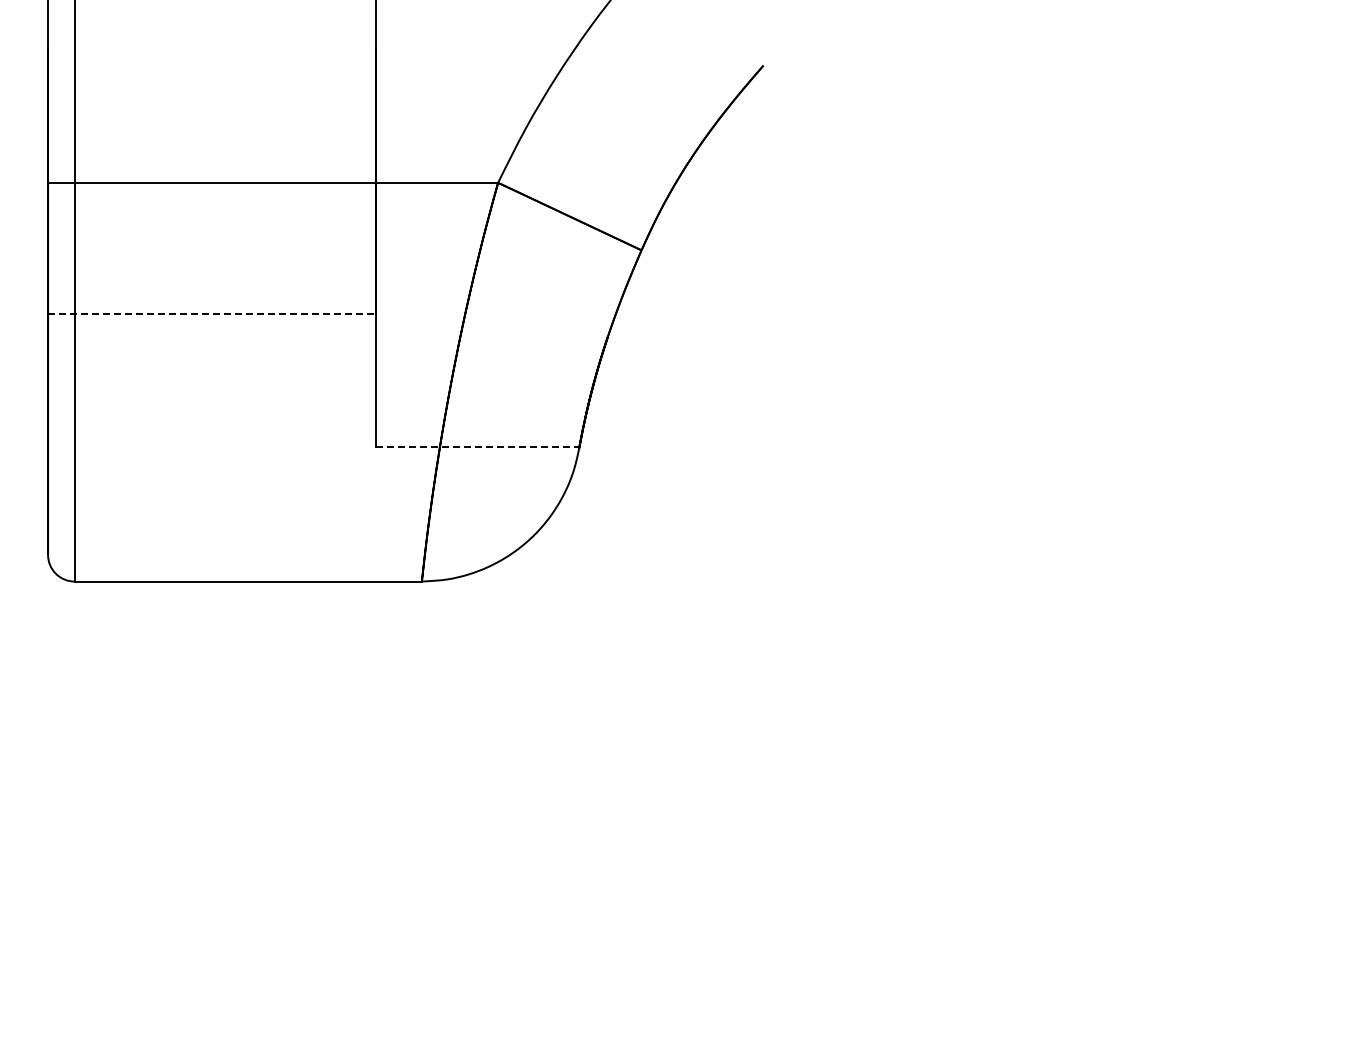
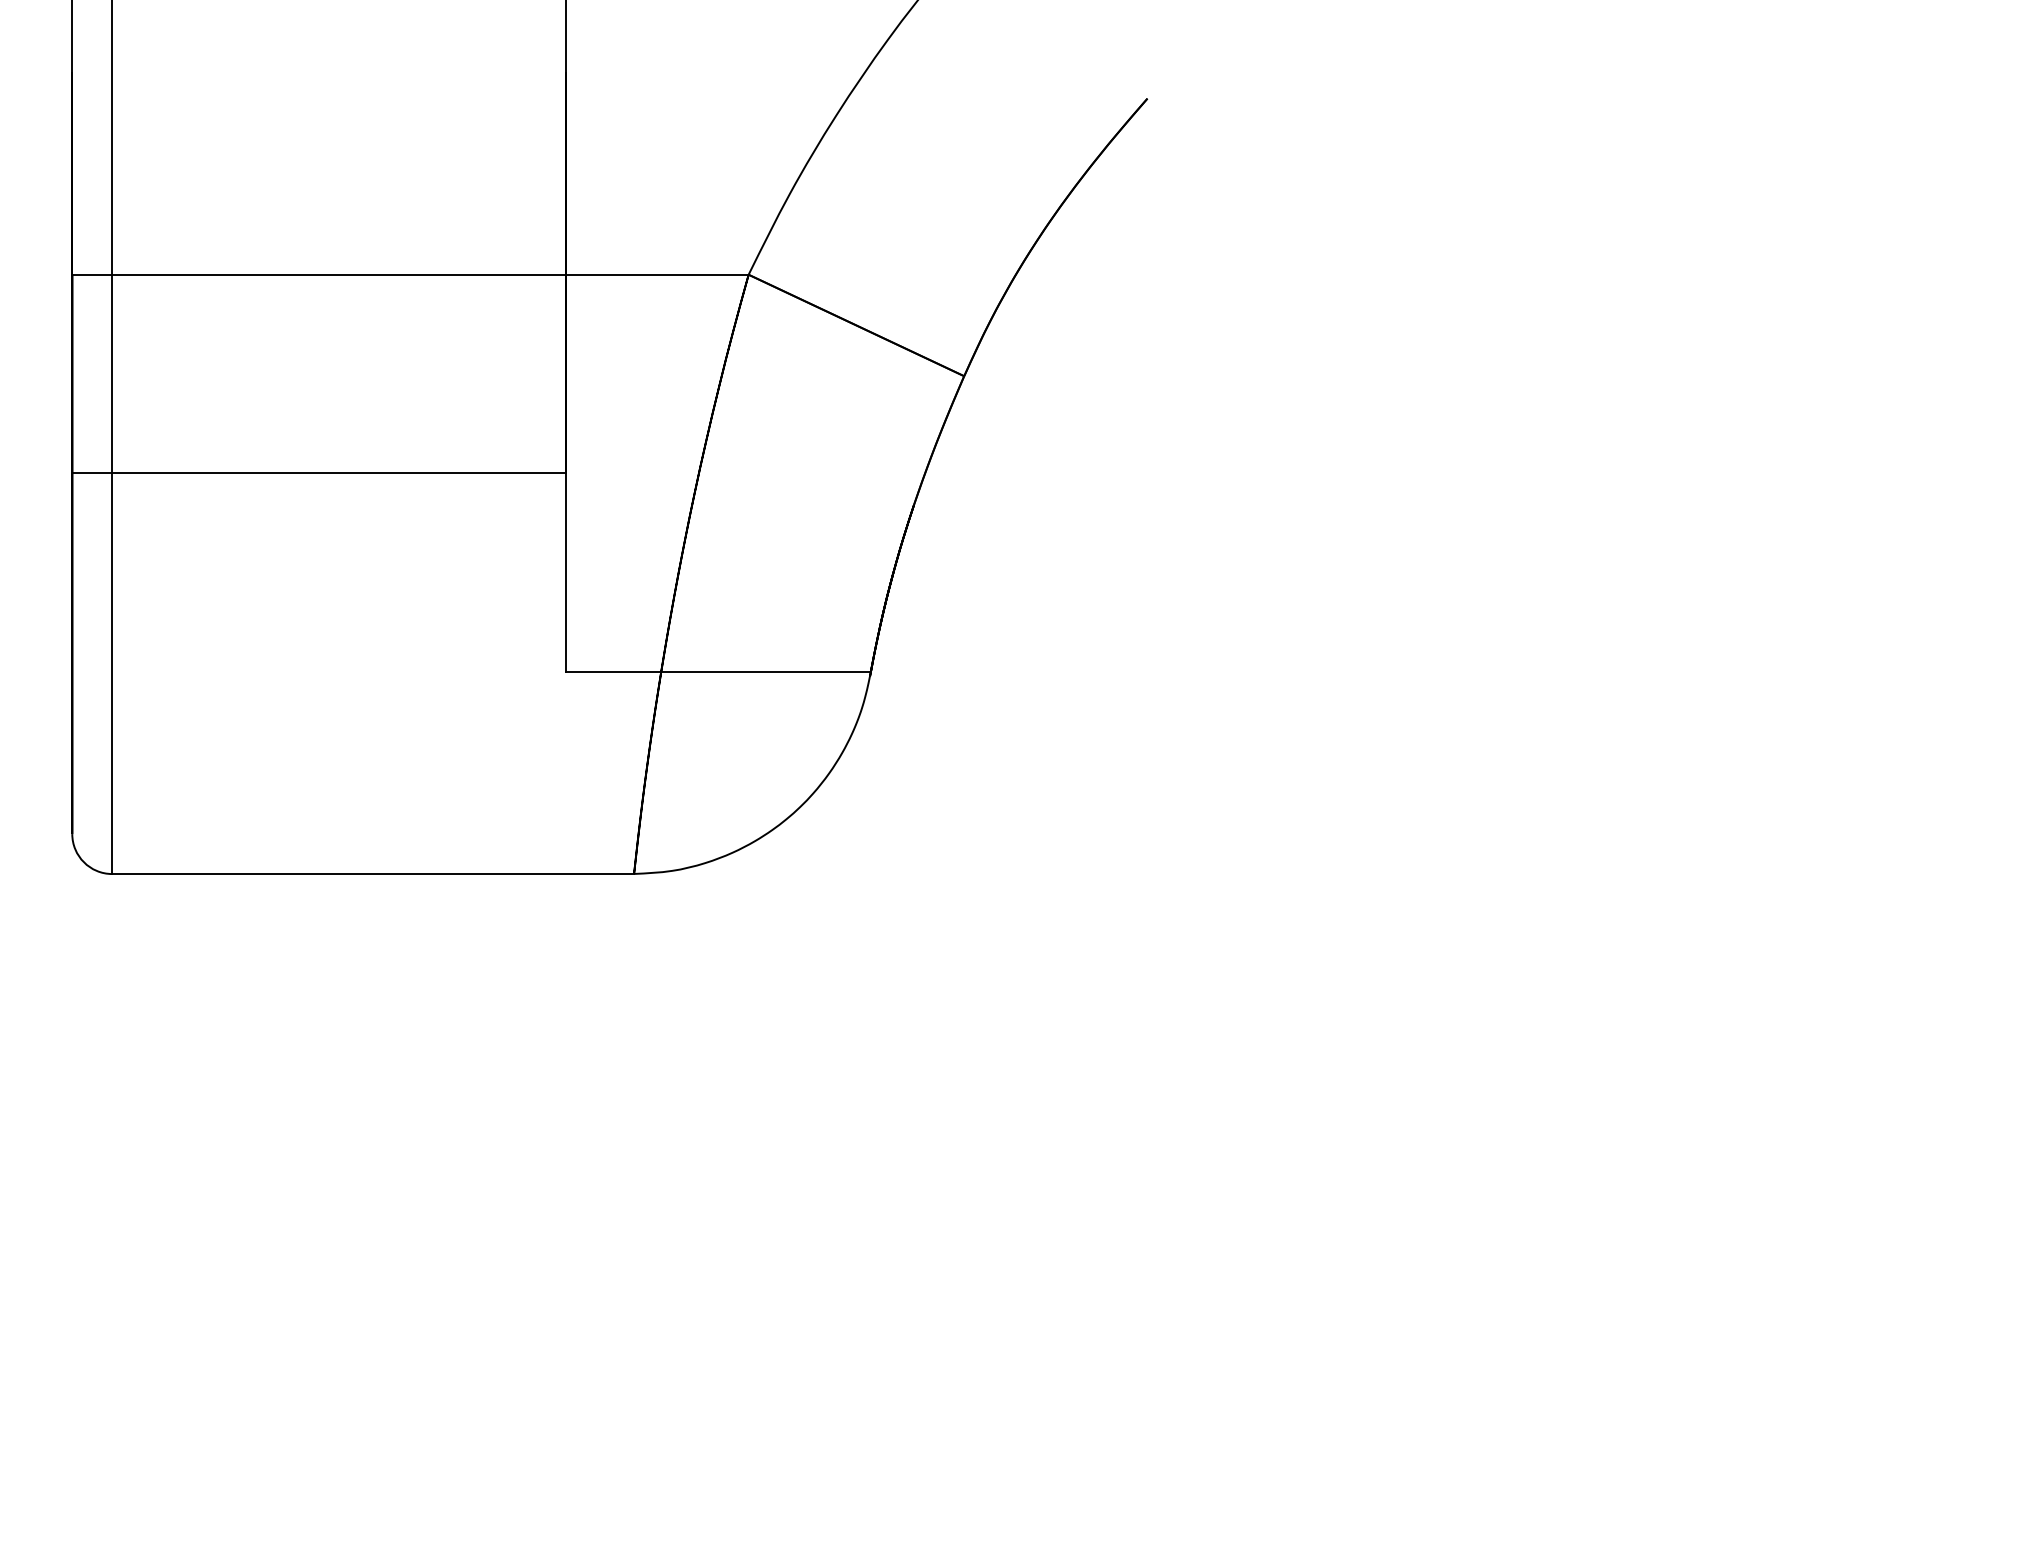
line: (212, 314) -> (319, 472), dashed -> solid
line: (477, 447) -> (717, 672), dashed -> solid

